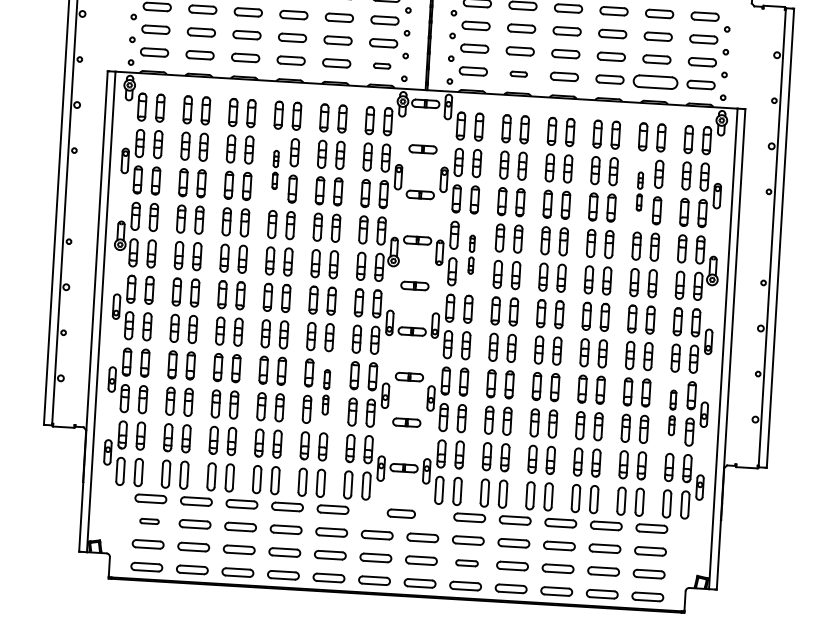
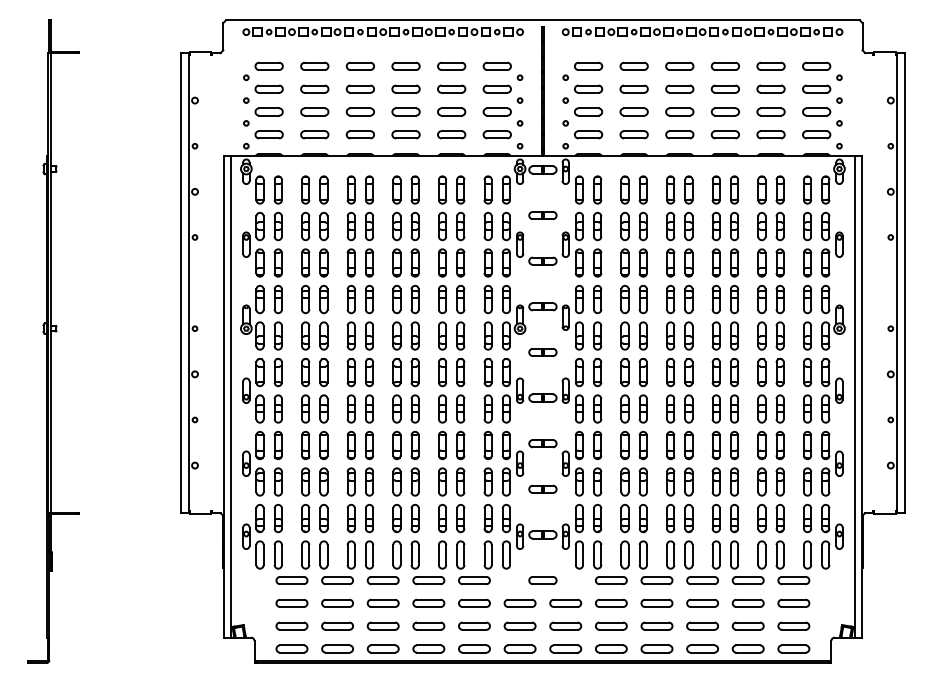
part: (381, 65) -> (496, 134), size x1.67
part: (518, 73) -> (633, 134), size x1.67
part: (655, 81) -> (770, 134), size x0.62
part: (275, 169) -> (396, 244), size x1.67
part: (639, 191) -> (761, 244), size x1.67
part: (471, 254) -> (597, 317), size x1.67
part: (326, 391) -> (460, 463), size x1.43
part: (672, 412) -> (807, 463), size x1.43
part: (149, 520) -> (291, 602), size x1.67
part: (467, 562) -> (611, 625), size x1.43

